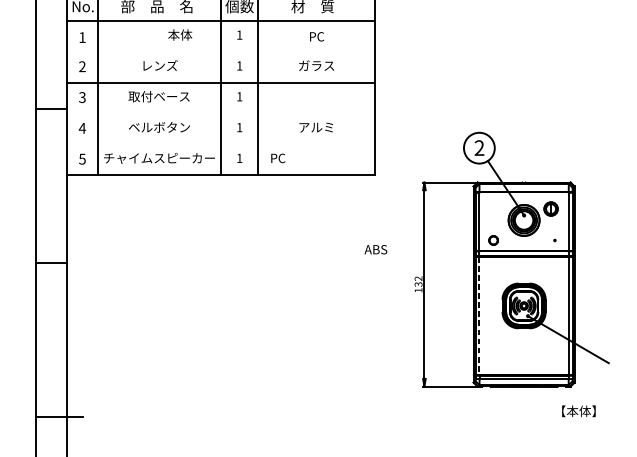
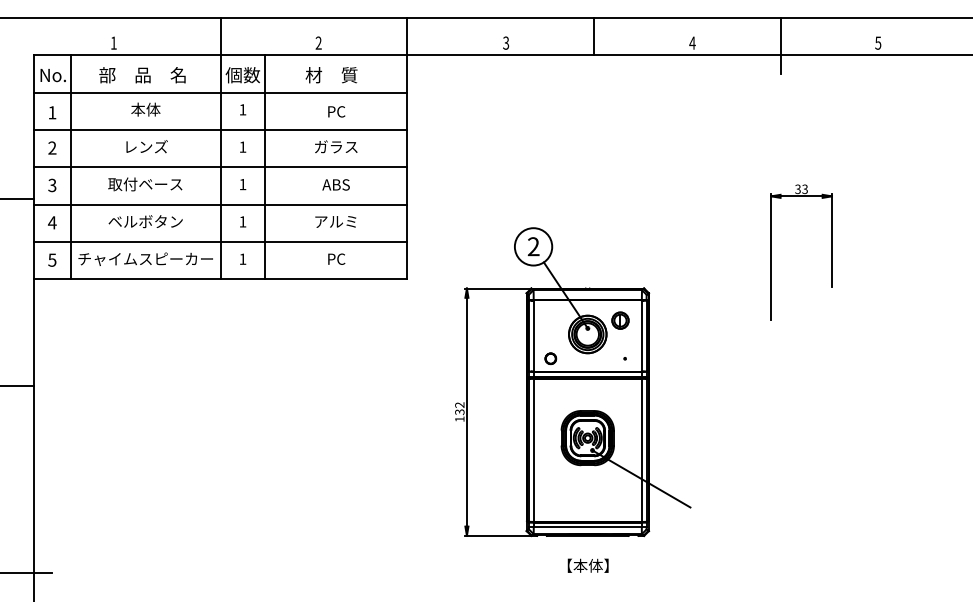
text: (179, 34) -> (145, 109), moved
line: (221, 52) -> (220, 130), added
line: (221, 113) -> (220, 204), added
line: (221, 144) -> (220, 242), added
text: (278, 157) -> (336, 258), moved
text: (375, 249) -> (335, 184), moved
line: (479, 316) -> (533, 450), dashed -> solid
text: (578, 411) -> (587, 565), moved

